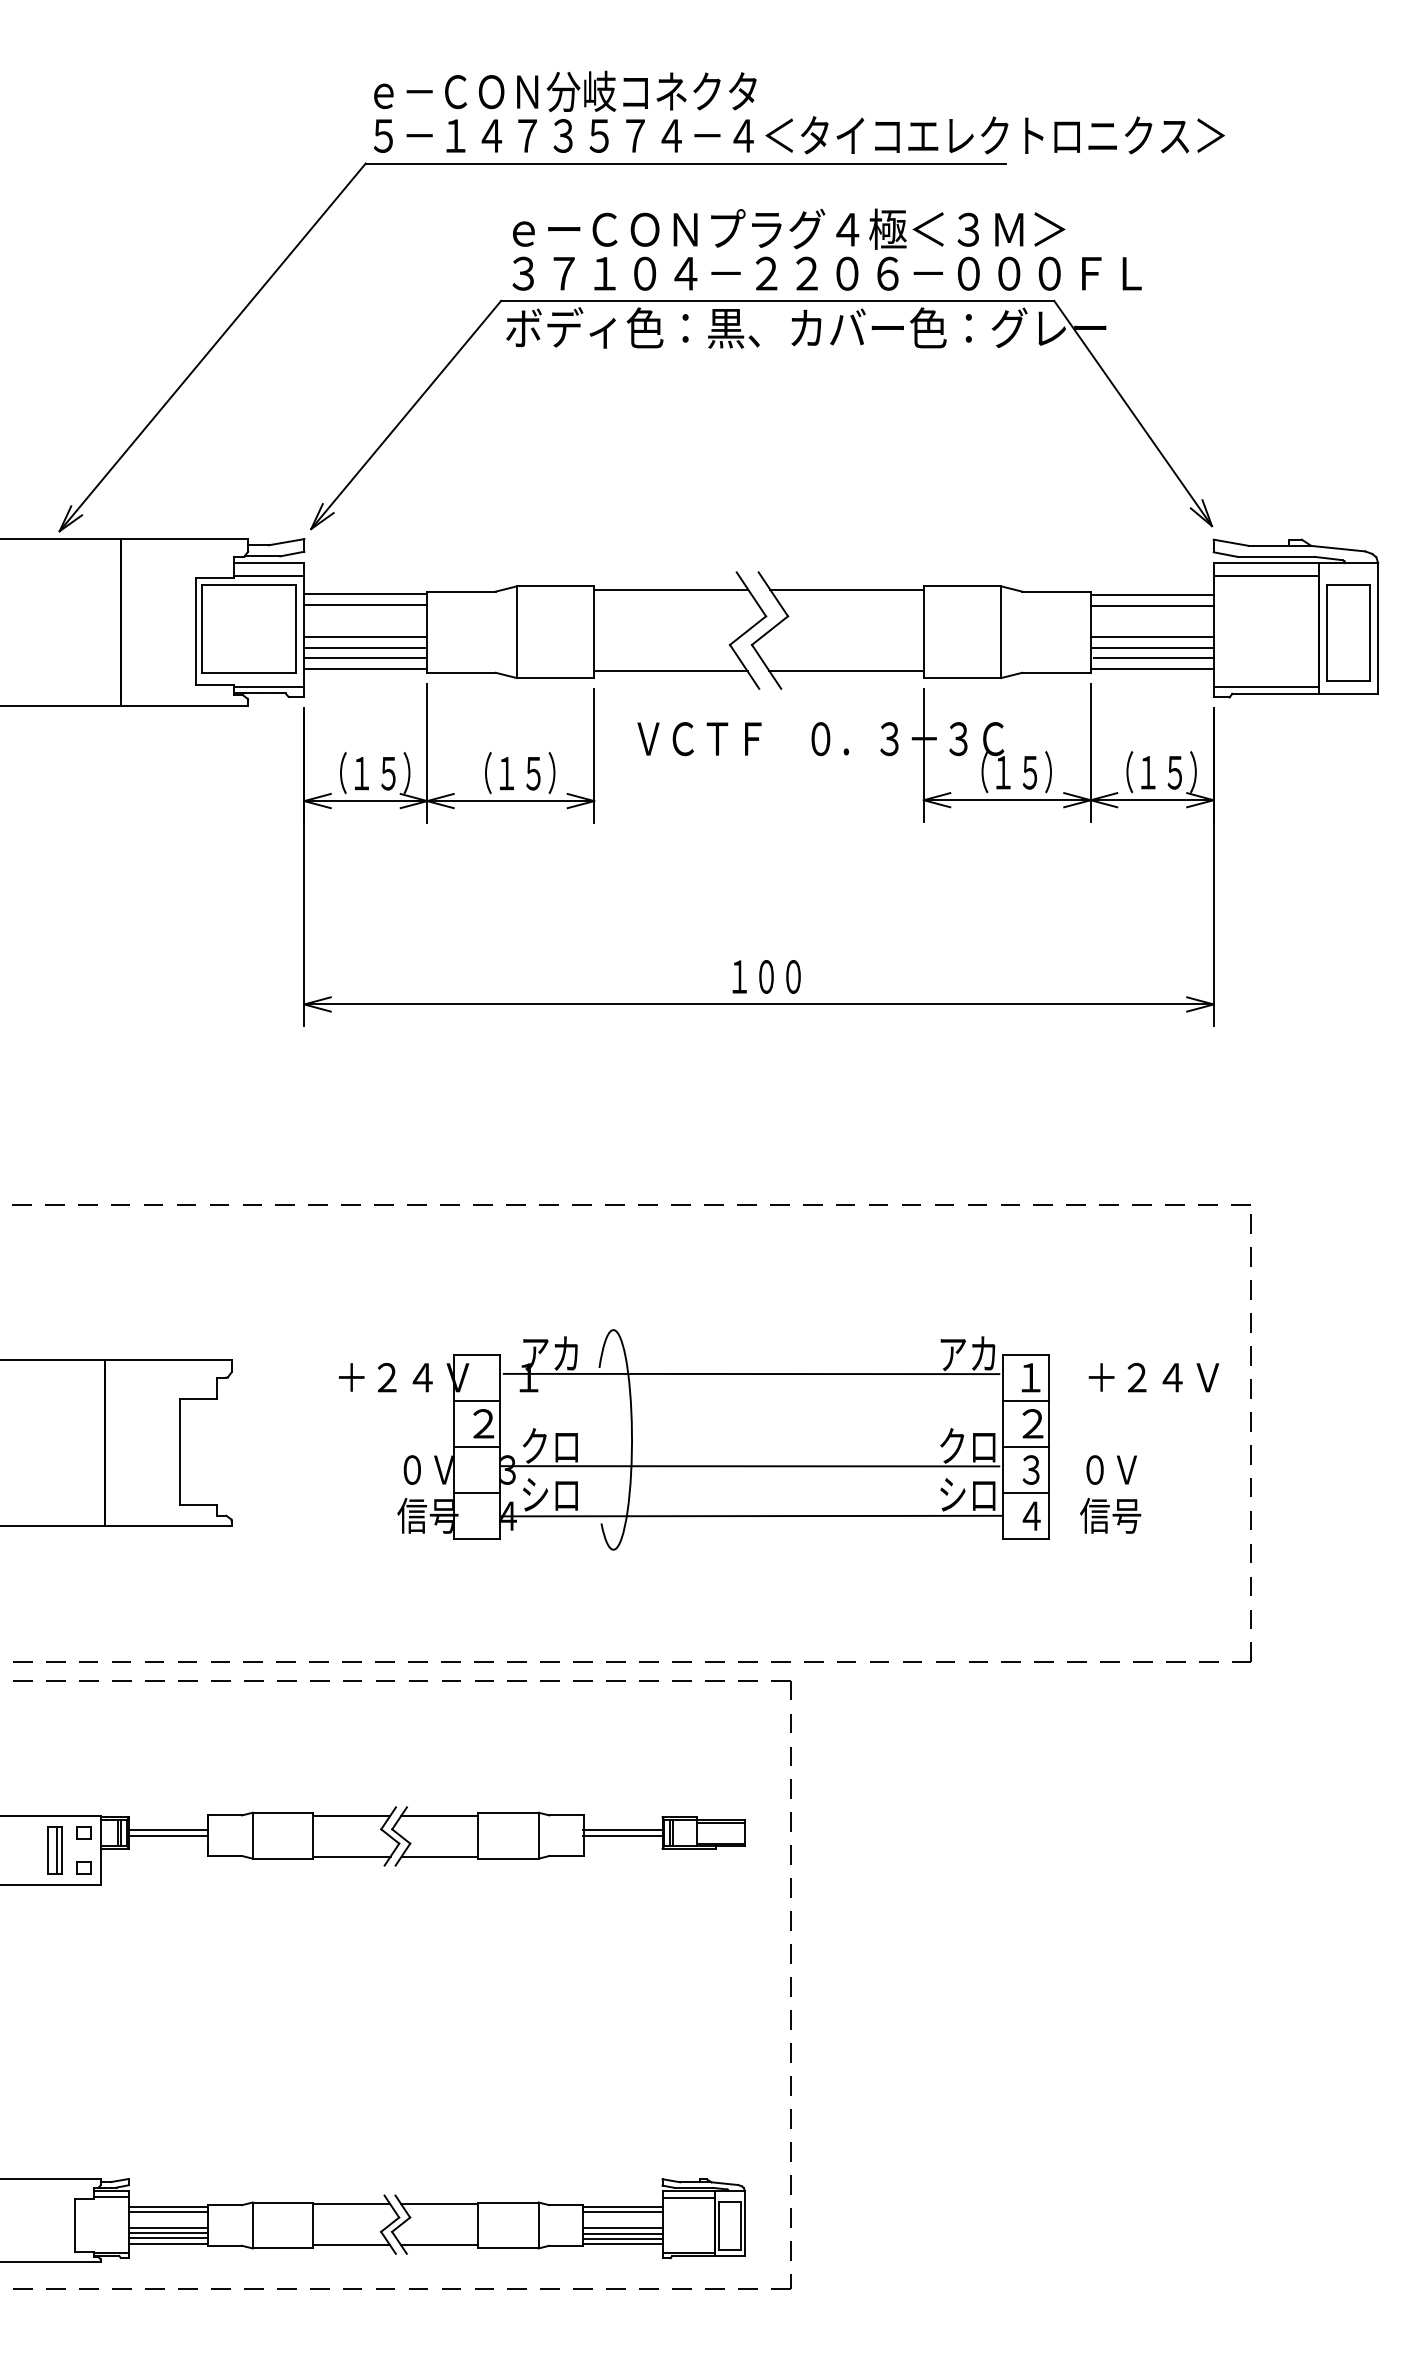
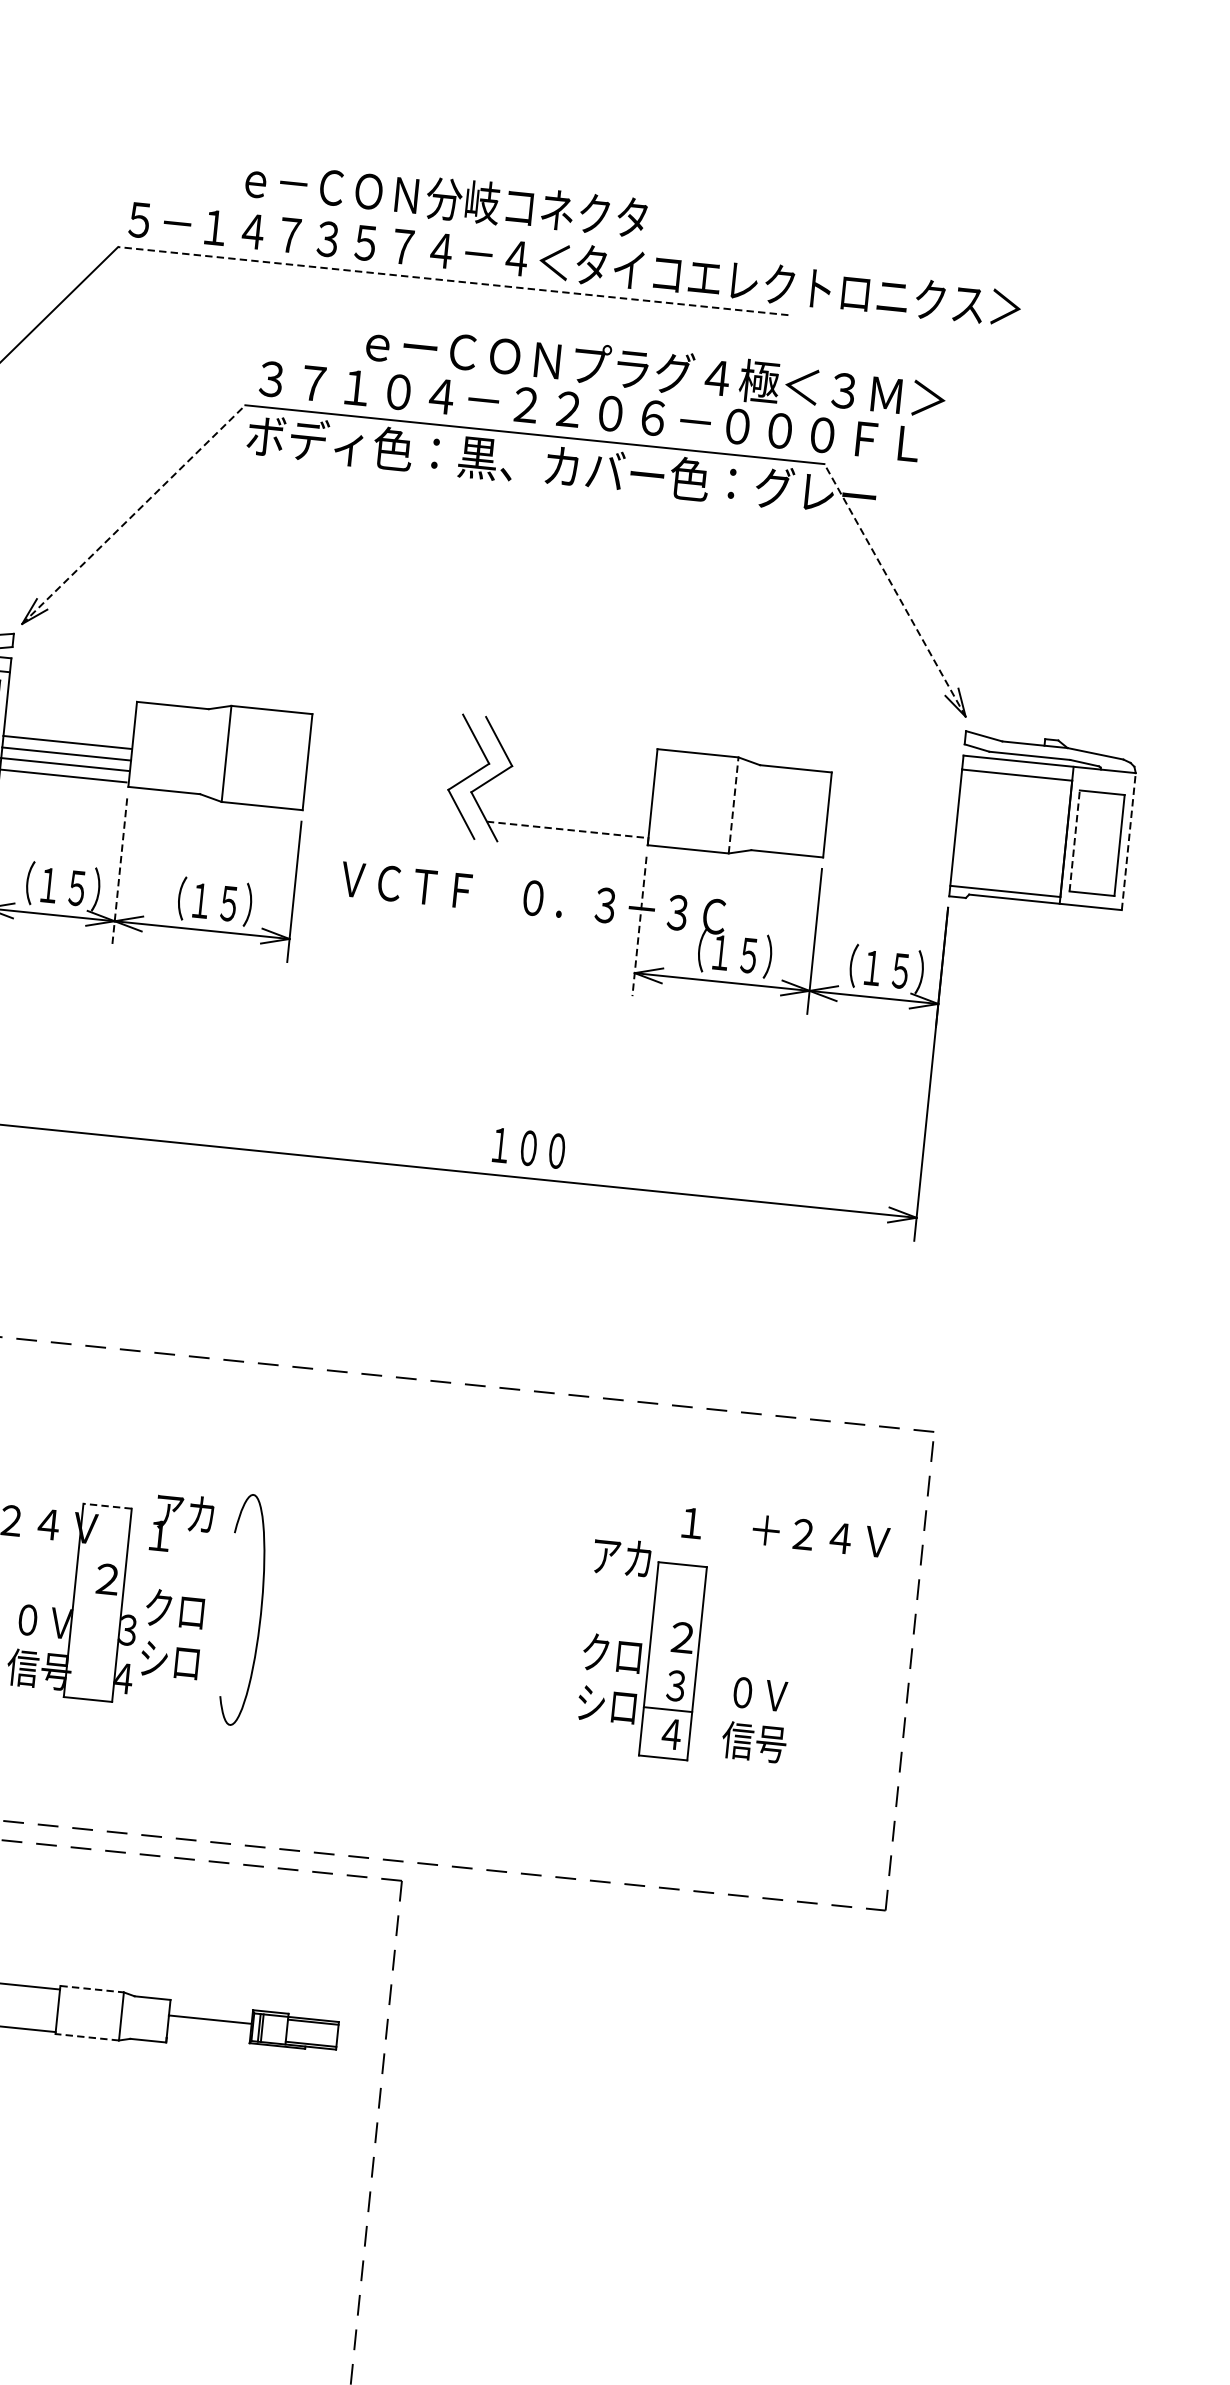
text: (565, 91) -> (446, 198), moved
line: (685, 163) -> (452, 281), solid -> dashed
text: (789, 228) -> (656, 370), moved
line: (1132, 413) -> (894, 590), solid -> dashed
line: (406, 414) -> (134, 514), solid -> dashed
line: (671, 590) -> (392, 726), removed
line: (846, 590) -> (576, 745), removed
line: (365, 594) -> (72, 698), removed
line: (1152, 595) -> (896, 783), removed
line: (365, 605) -> (70, 709), removed
line: (1151, 606) -> (893, 794), removed
line: (1378, 627) -> (1129, 840), solid -> dashed
line: (1001, 632) -> (733, 805), solid -> dashed
line: (1326, 632) -> (1074, 840), solid -> dashed
line: (1152, 637) -> (891, 827), removed
line: (1152, 648) -> (890, 838), removed
line: (1153, 658) -> (890, 849), removed
line: (1151, 669) -> (887, 860), removed
line: (670, 671) -> (383, 811), removed
line: (847, 671) -> (568, 830), solid -> dashed
line: (427, 753) -> (120, 871), solid -> dashed
line: (923, 755) -> (639, 926), solid -> dashed
text: (766, 976) -> (528, 1147), moved
line: (476, 1354) -> (107, 1505), solid -> dashed
line: (751, 1373) -> (393, 1555), removed
text: (1120, 1377) -> (786, 1532), moved
line: (476, 1400) -> (102, 1554), removed
line: (1025, 1400) -> (677, 1612), removed
line: (476, 1447) -> (97, 1603), removed
line: (1025, 1447) -> (672, 1661), removed
line: (750, 1466) -> (382, 1652), removed
line: (476, 1493) -> (92, 1651), removed
line: (751, 1515) -> (378, 1703), removed
line: (508, 1812) -> (92, 1988), solid -> dashed
line: (622, 1835) -> (209, 2025), removed
line: (507, 1858) -> (86, 2036), solid -> dashed

